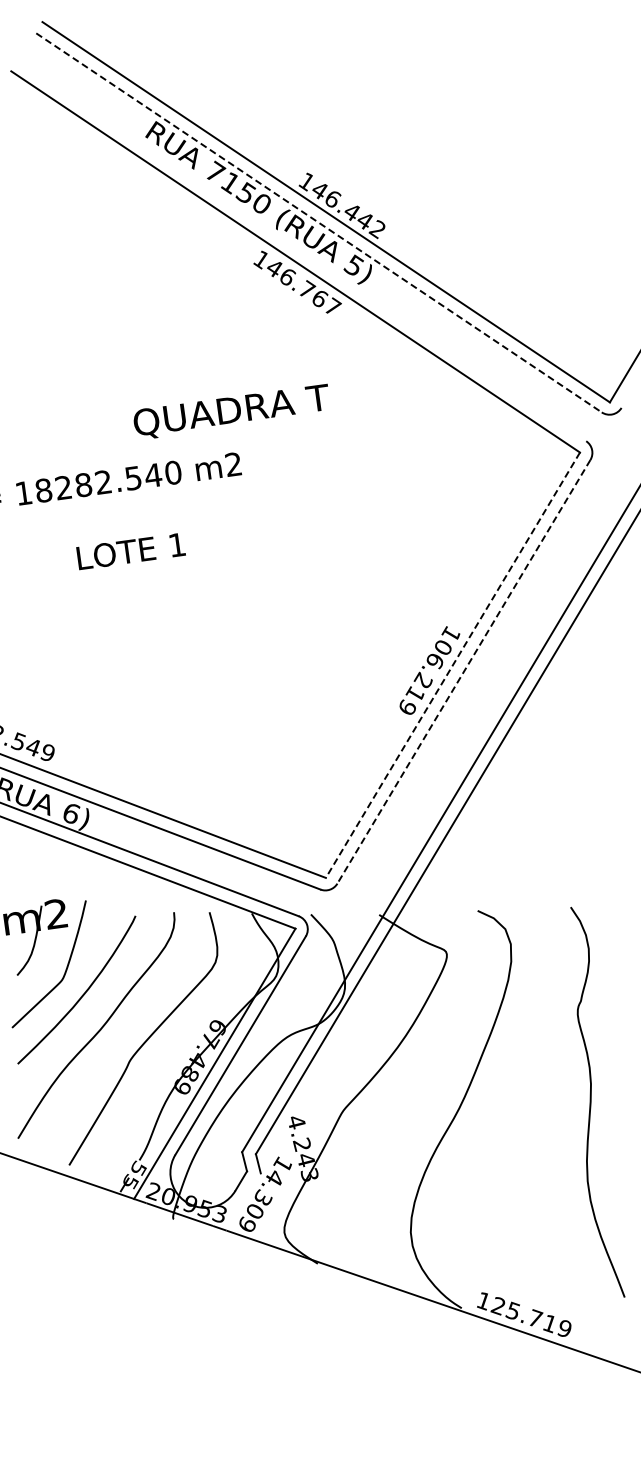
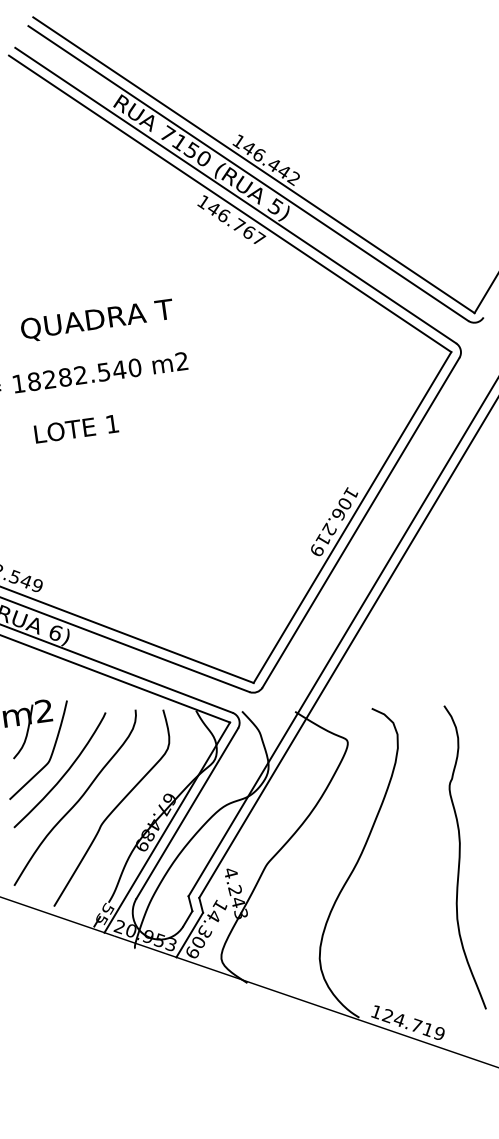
line: (319, 223) -> (248, 173), dashed -> solid
line: (302, 251) -> (235, 195), added
text: (230, 410) -> (96, 319), moved
text: (130, 551) -> (76, 429), moved
line: (452, 665) -> (352, 517), dashed -> solid
line: (463, 671) -> (360, 522), dashed -> solid
line: (243, 1201) -> (189, 934), added
text: (512, 1310) -> (398, 1019), 125.719 -> 124.719

